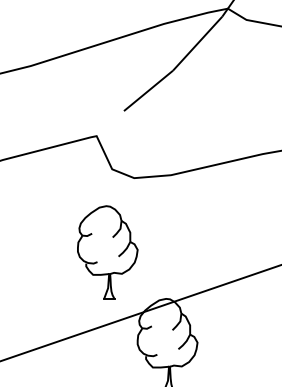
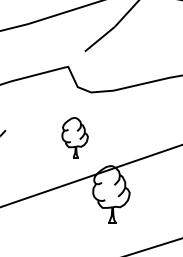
part: (108, 252) -> (75, 137), size x0.7

